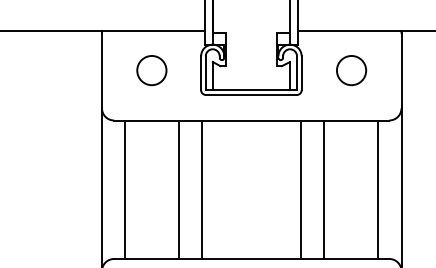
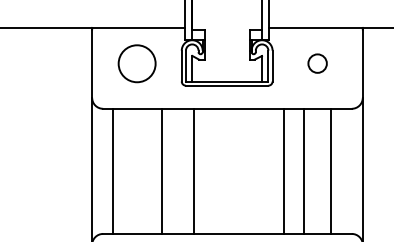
circle: (152, 70) -> (137, 63), size x1.4
circle: (351, 70) -> (317, 63), size x0.7
line: (201, 188) -> (193, 170), moved
line: (300, 188) -> (283, 170), moved
line: (323, 188) -> (303, 170), moved
line: (377, 188) -> (330, 170), moved

